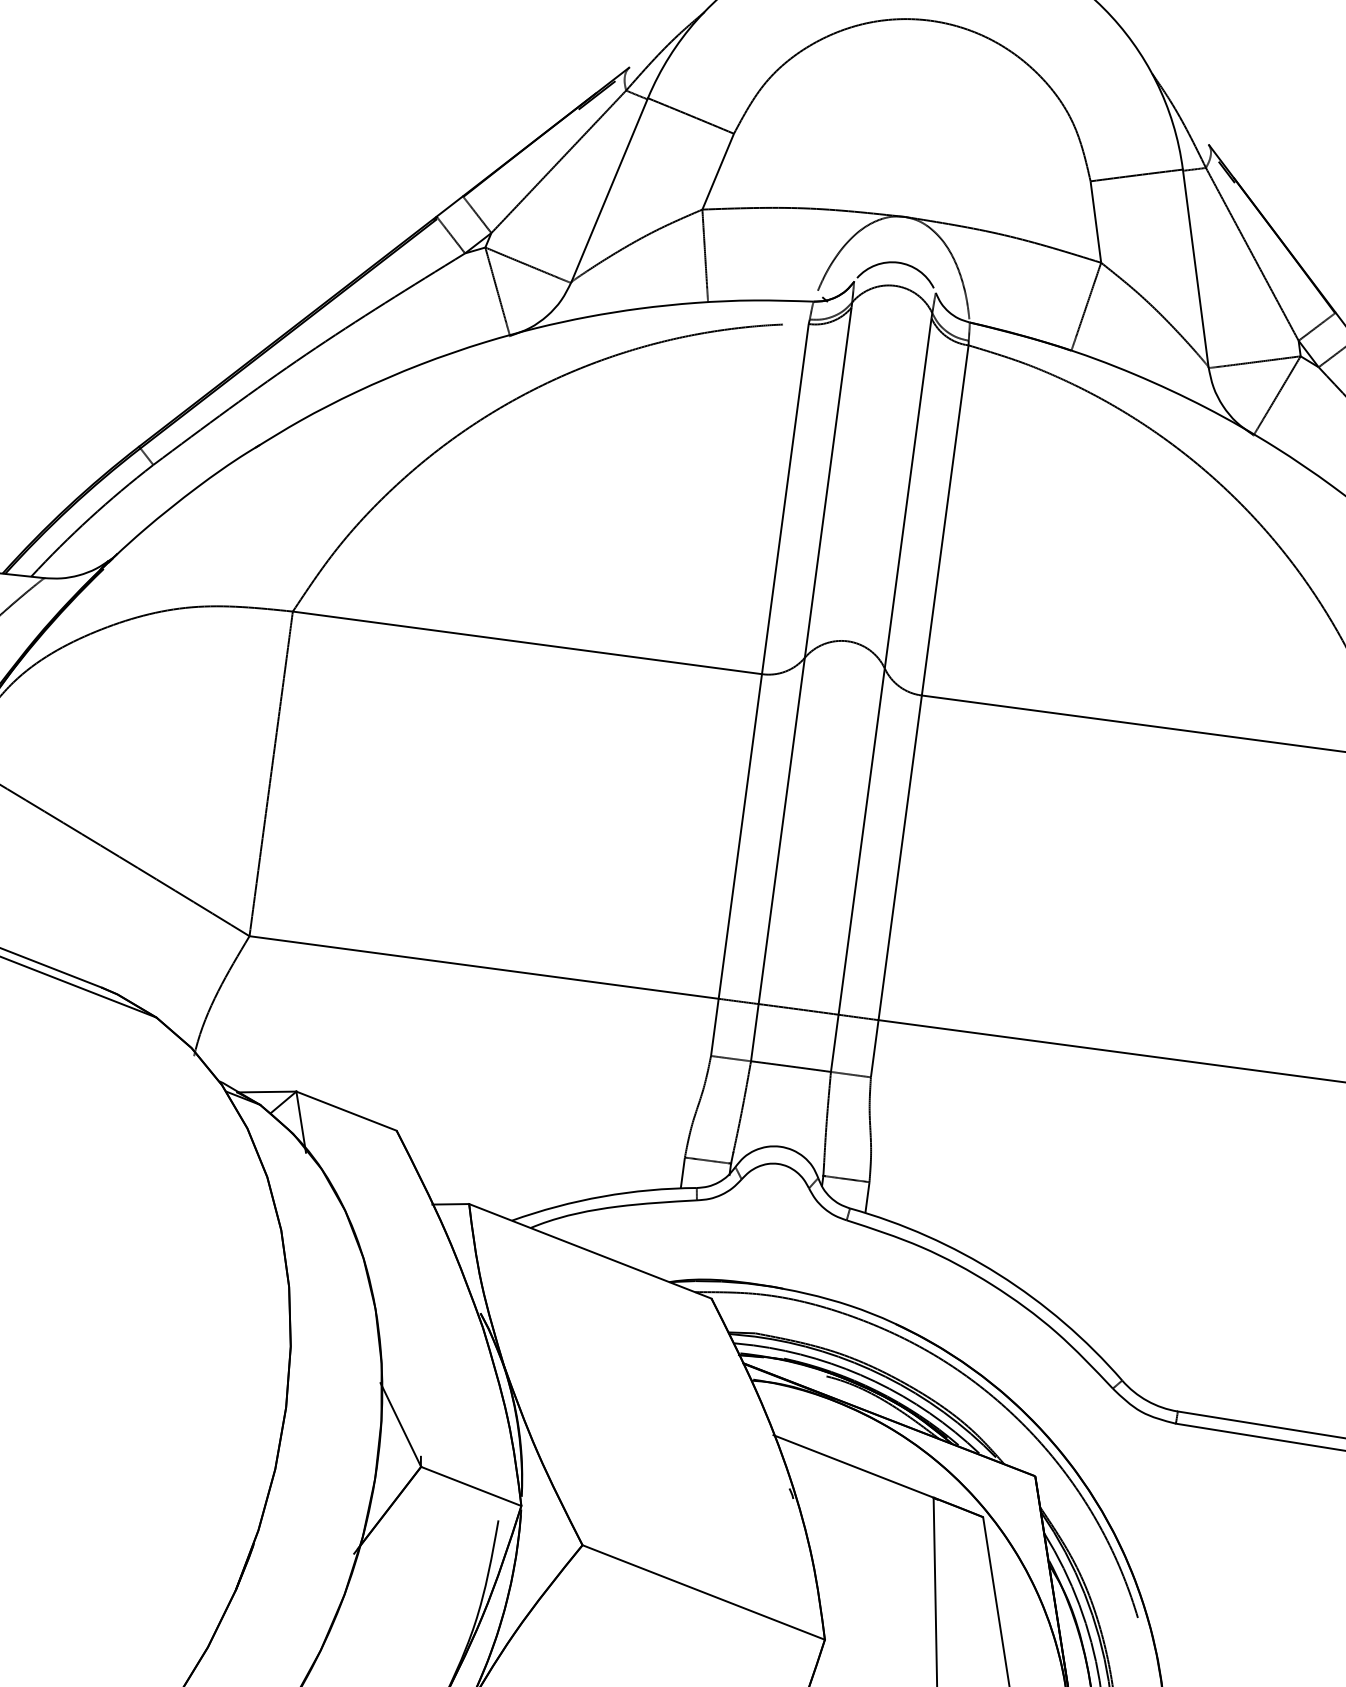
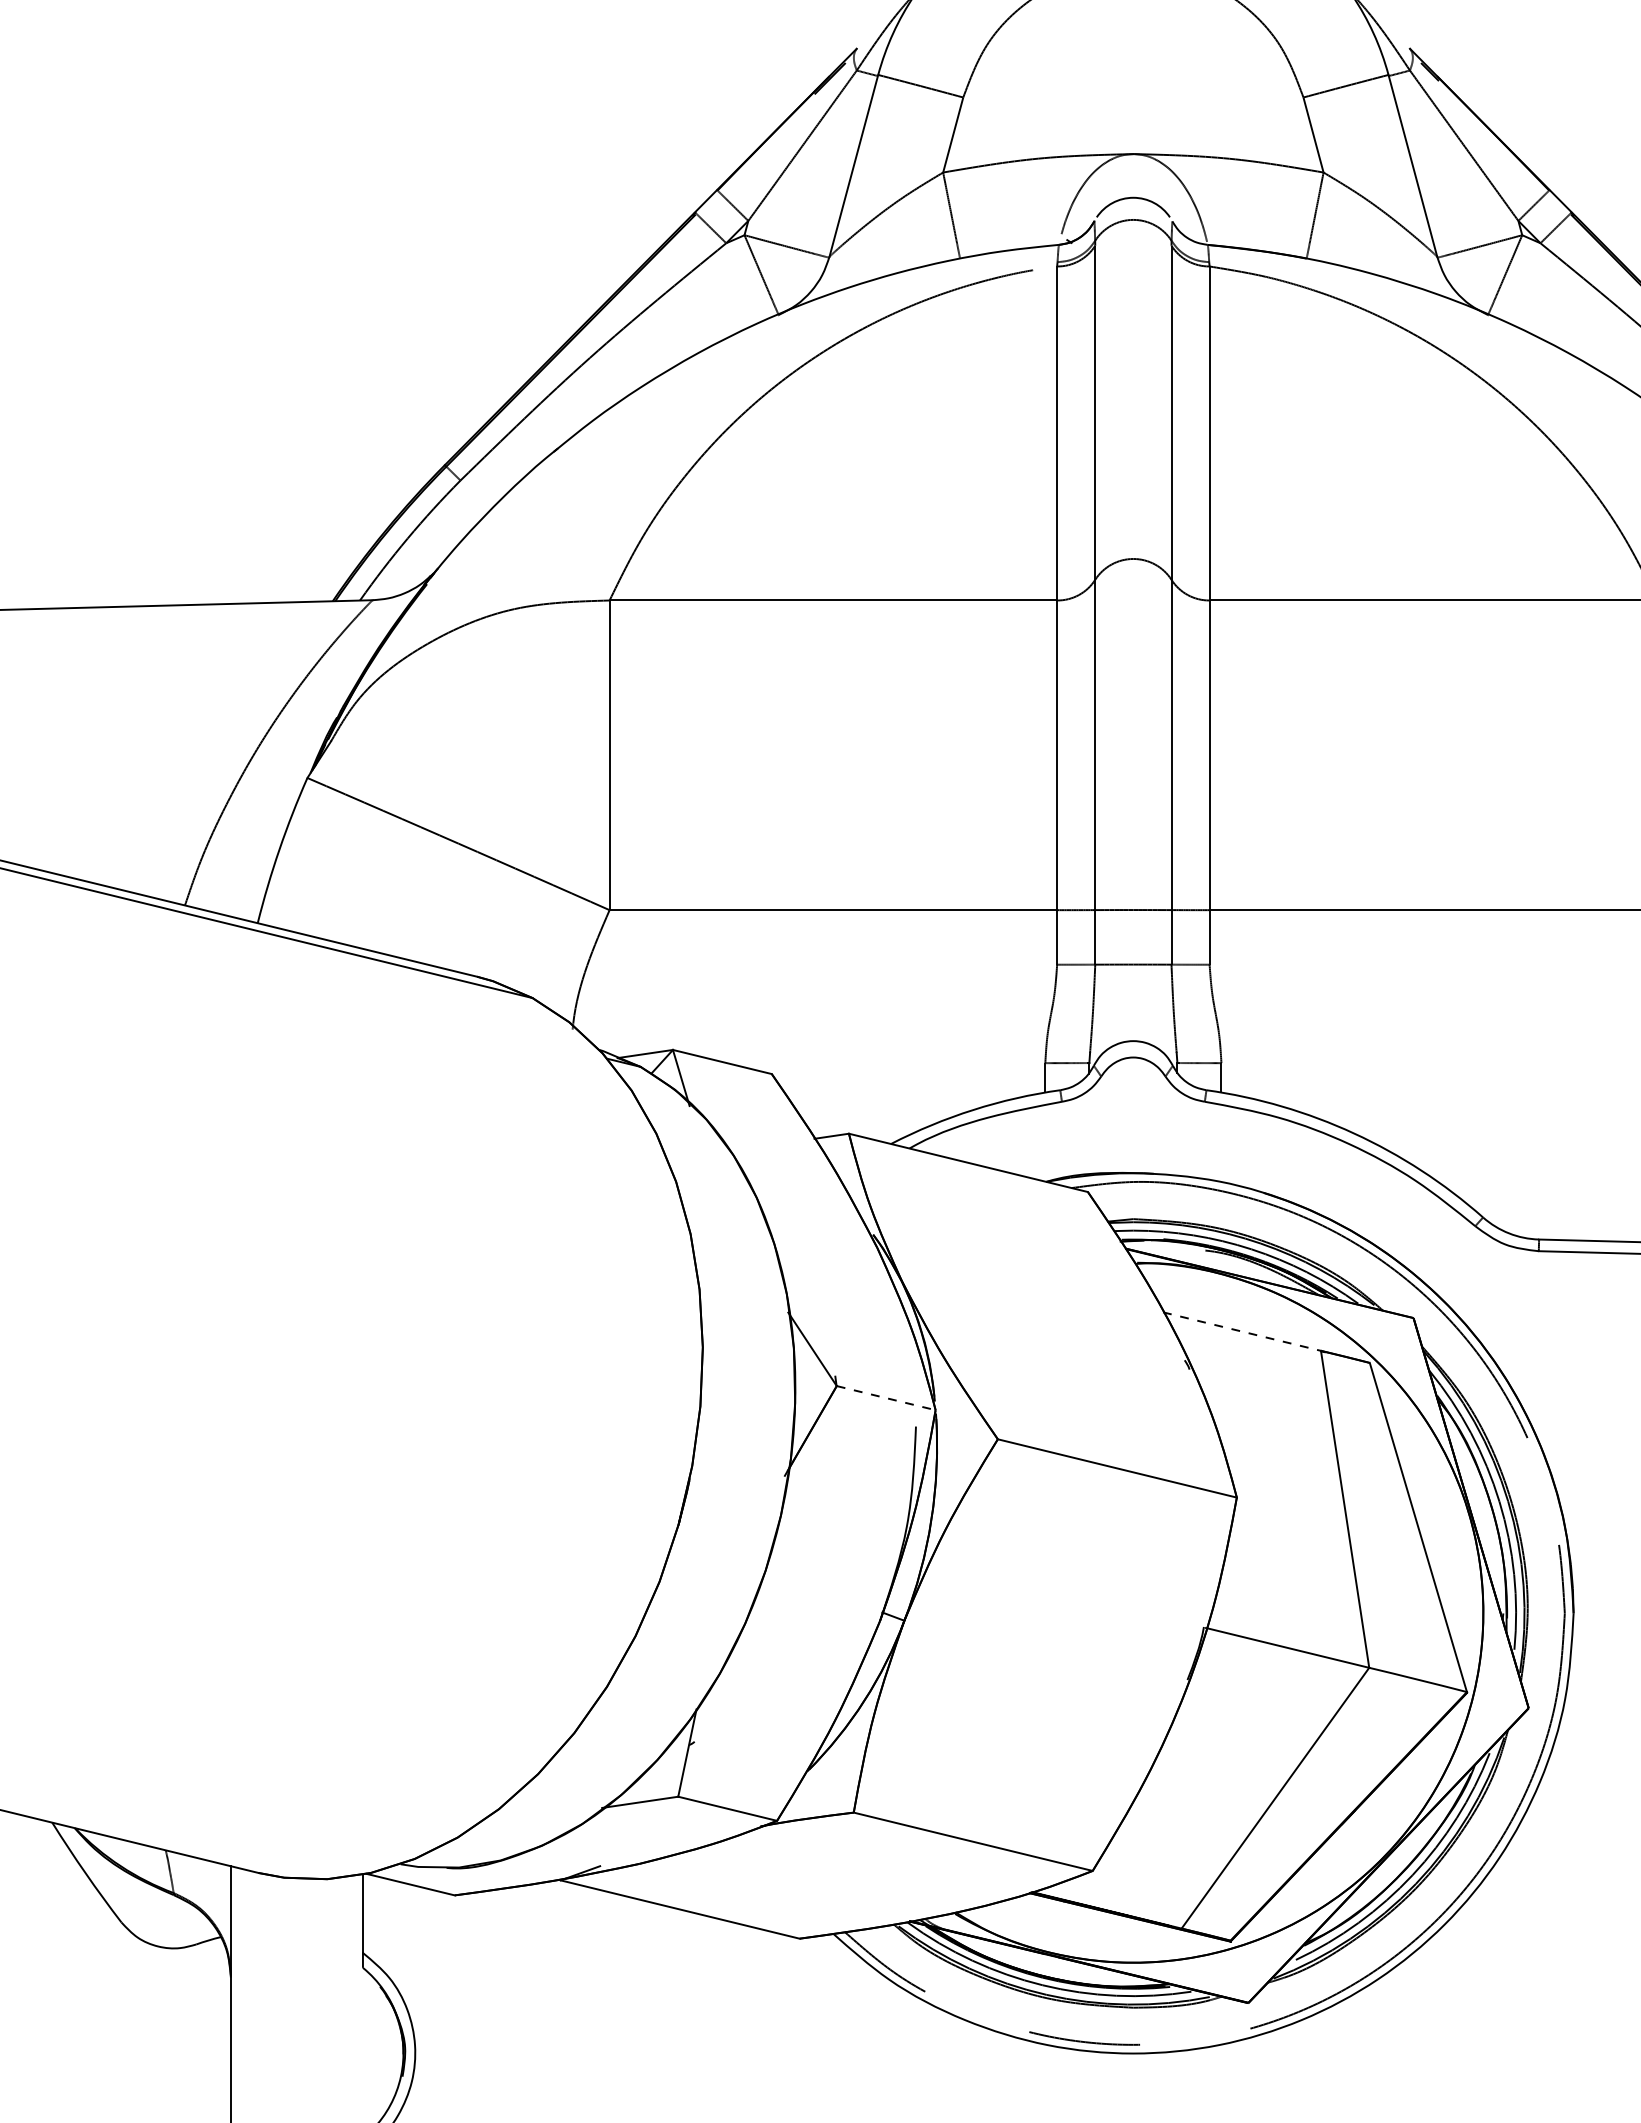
line: (854, 1466) -> (1242, 1331), solid -> dashed
line: (471, 1486) -> (886, 1398), solid -> dashed

